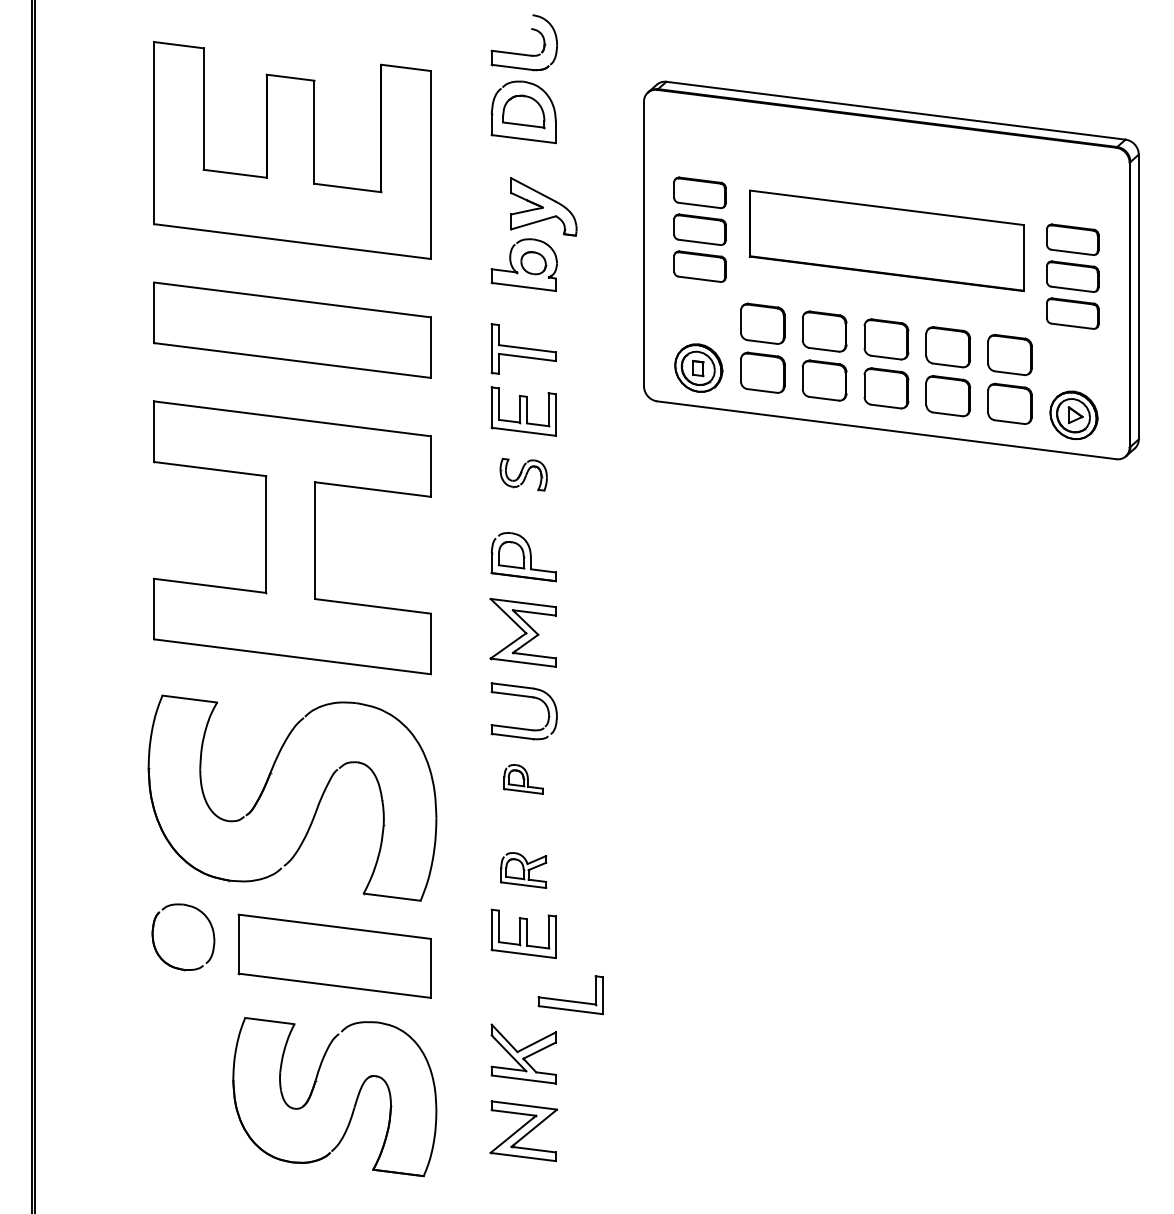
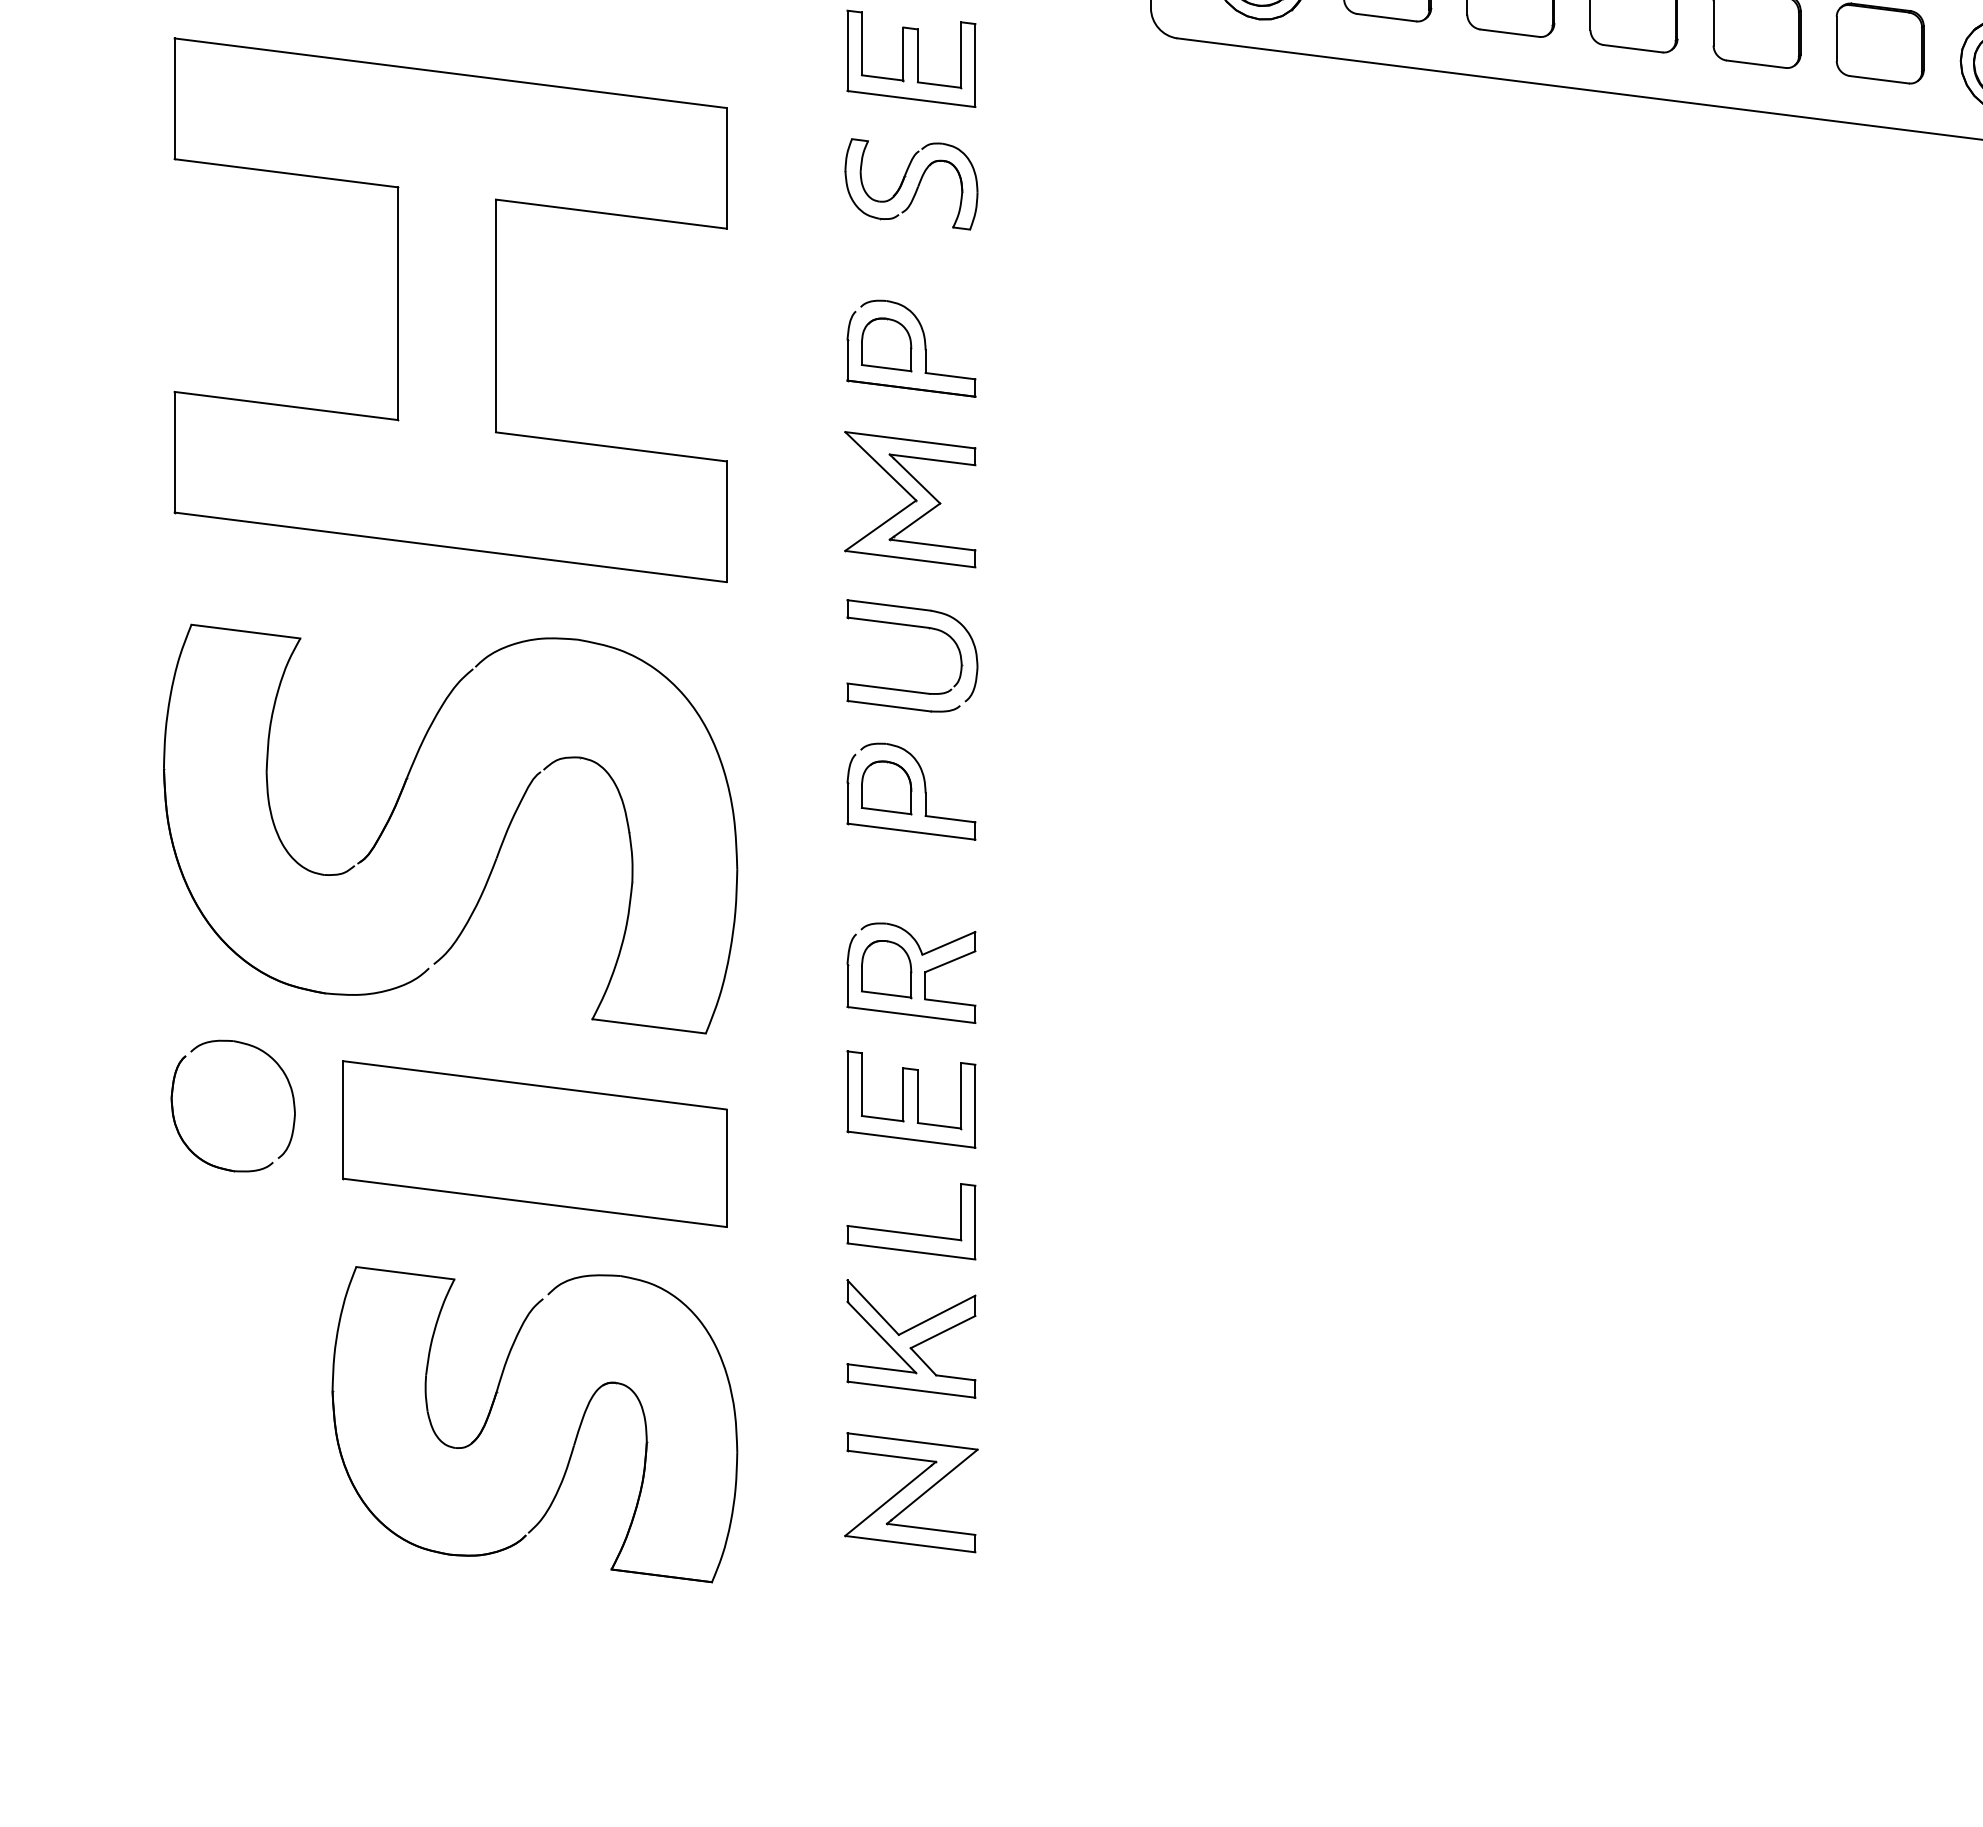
part: (523, 474) -> (910, 184), size x1.43
part: (523, 779) -> (910, 791), size x1.67
part: (523, 870) -> (910, 973), size x1.43
part: (570, 995) -> (910, 1222), moved

